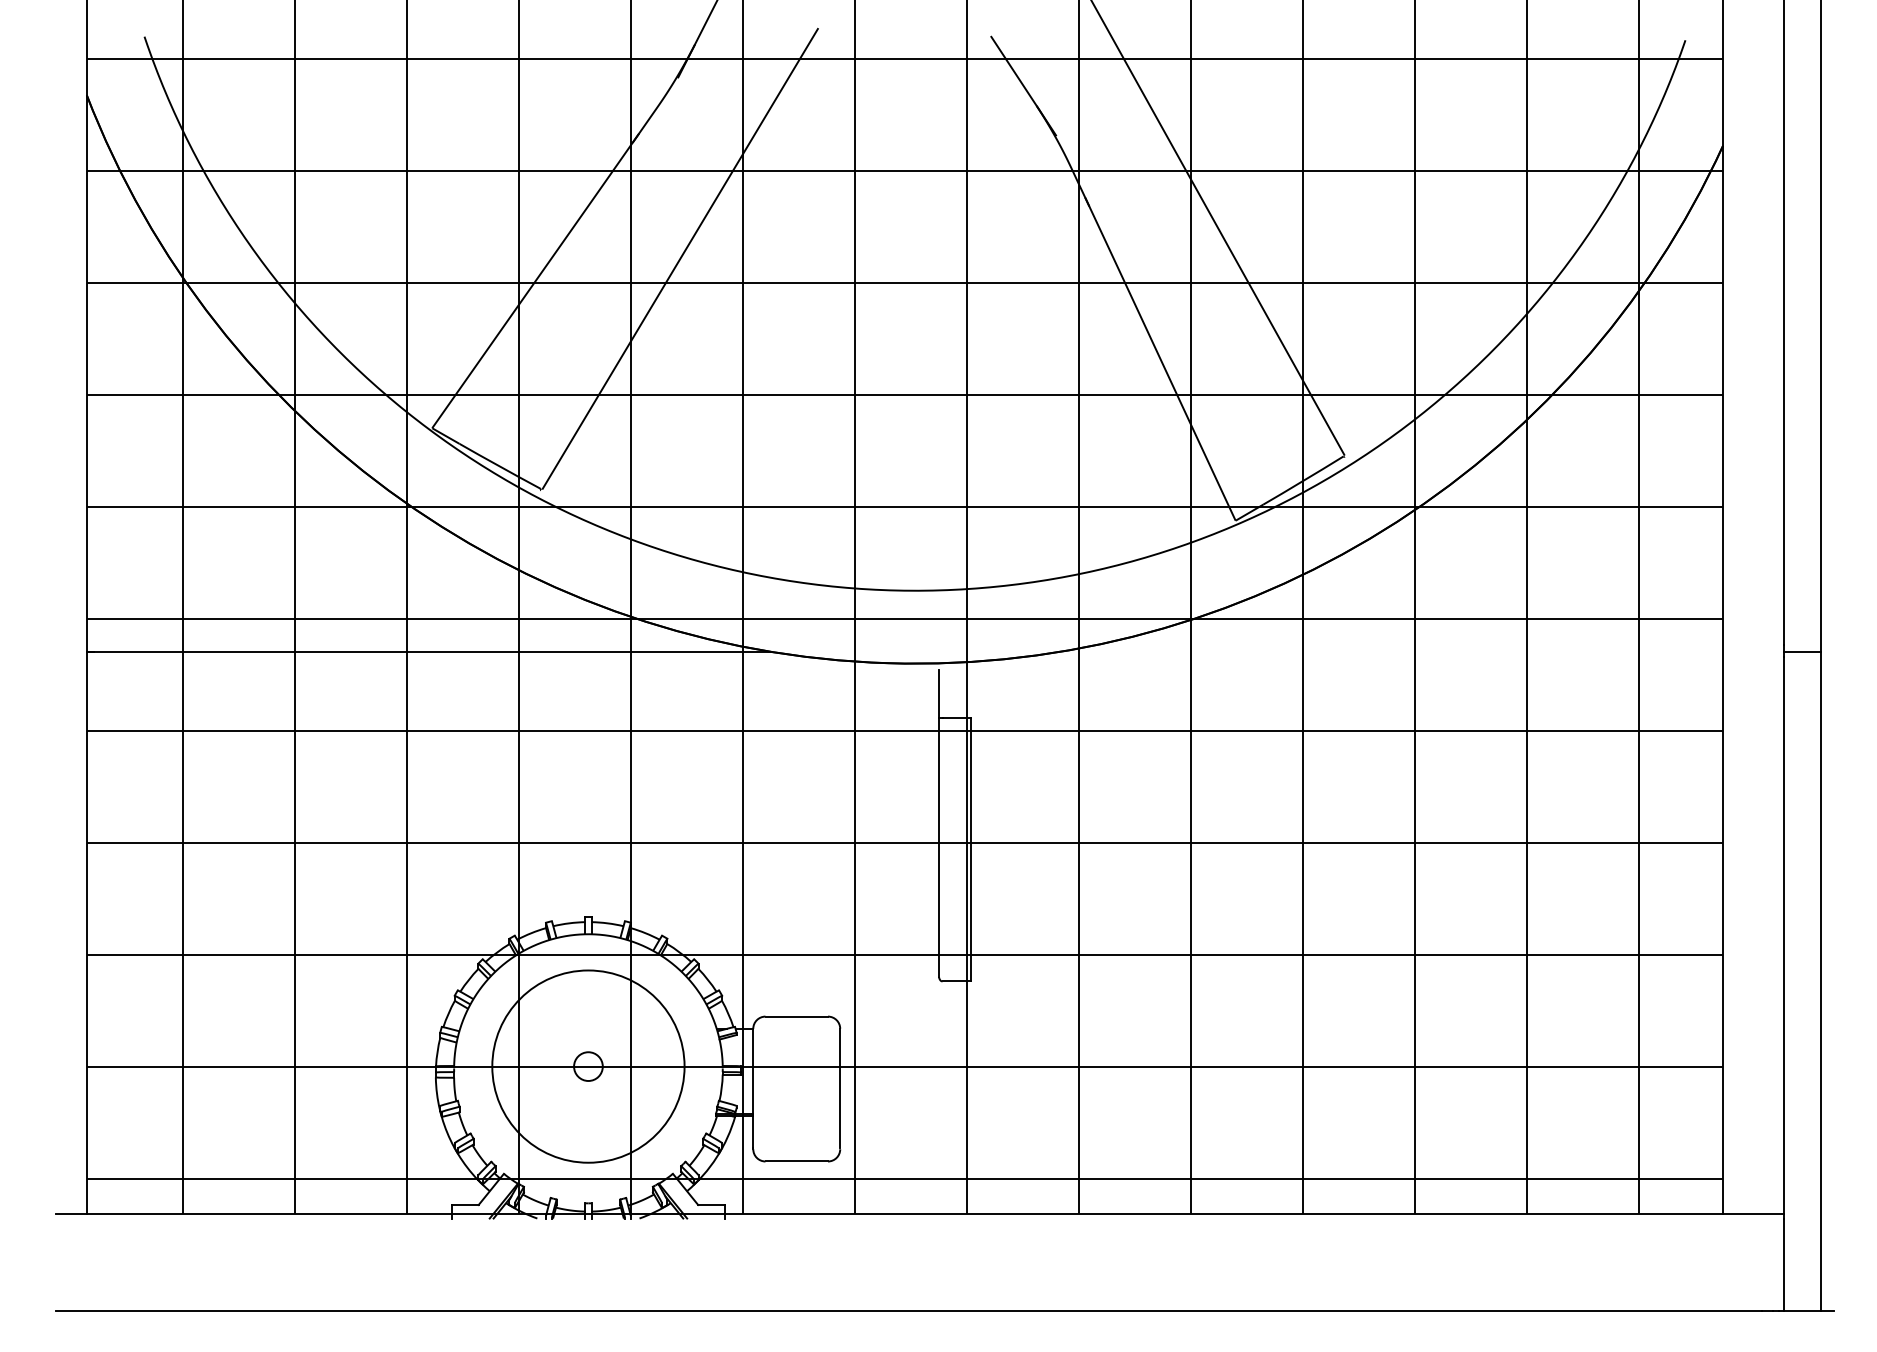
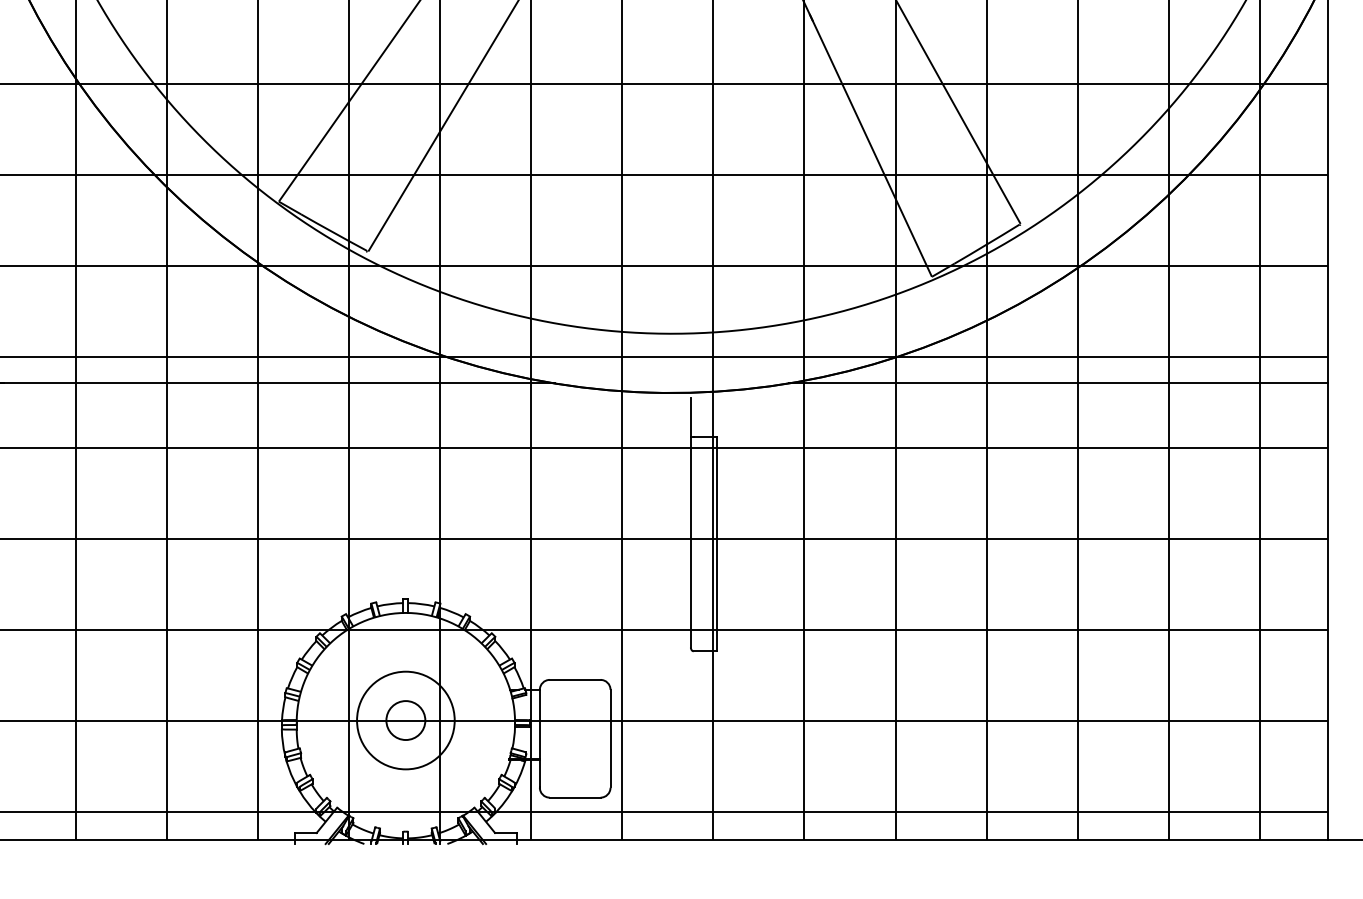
line: (1391, 651) -> (1058, 383), added
circle: (588, 1066) -> (405, 720), size x0.62
circle: (588, 1066) -> (405, 720), size x1.67

